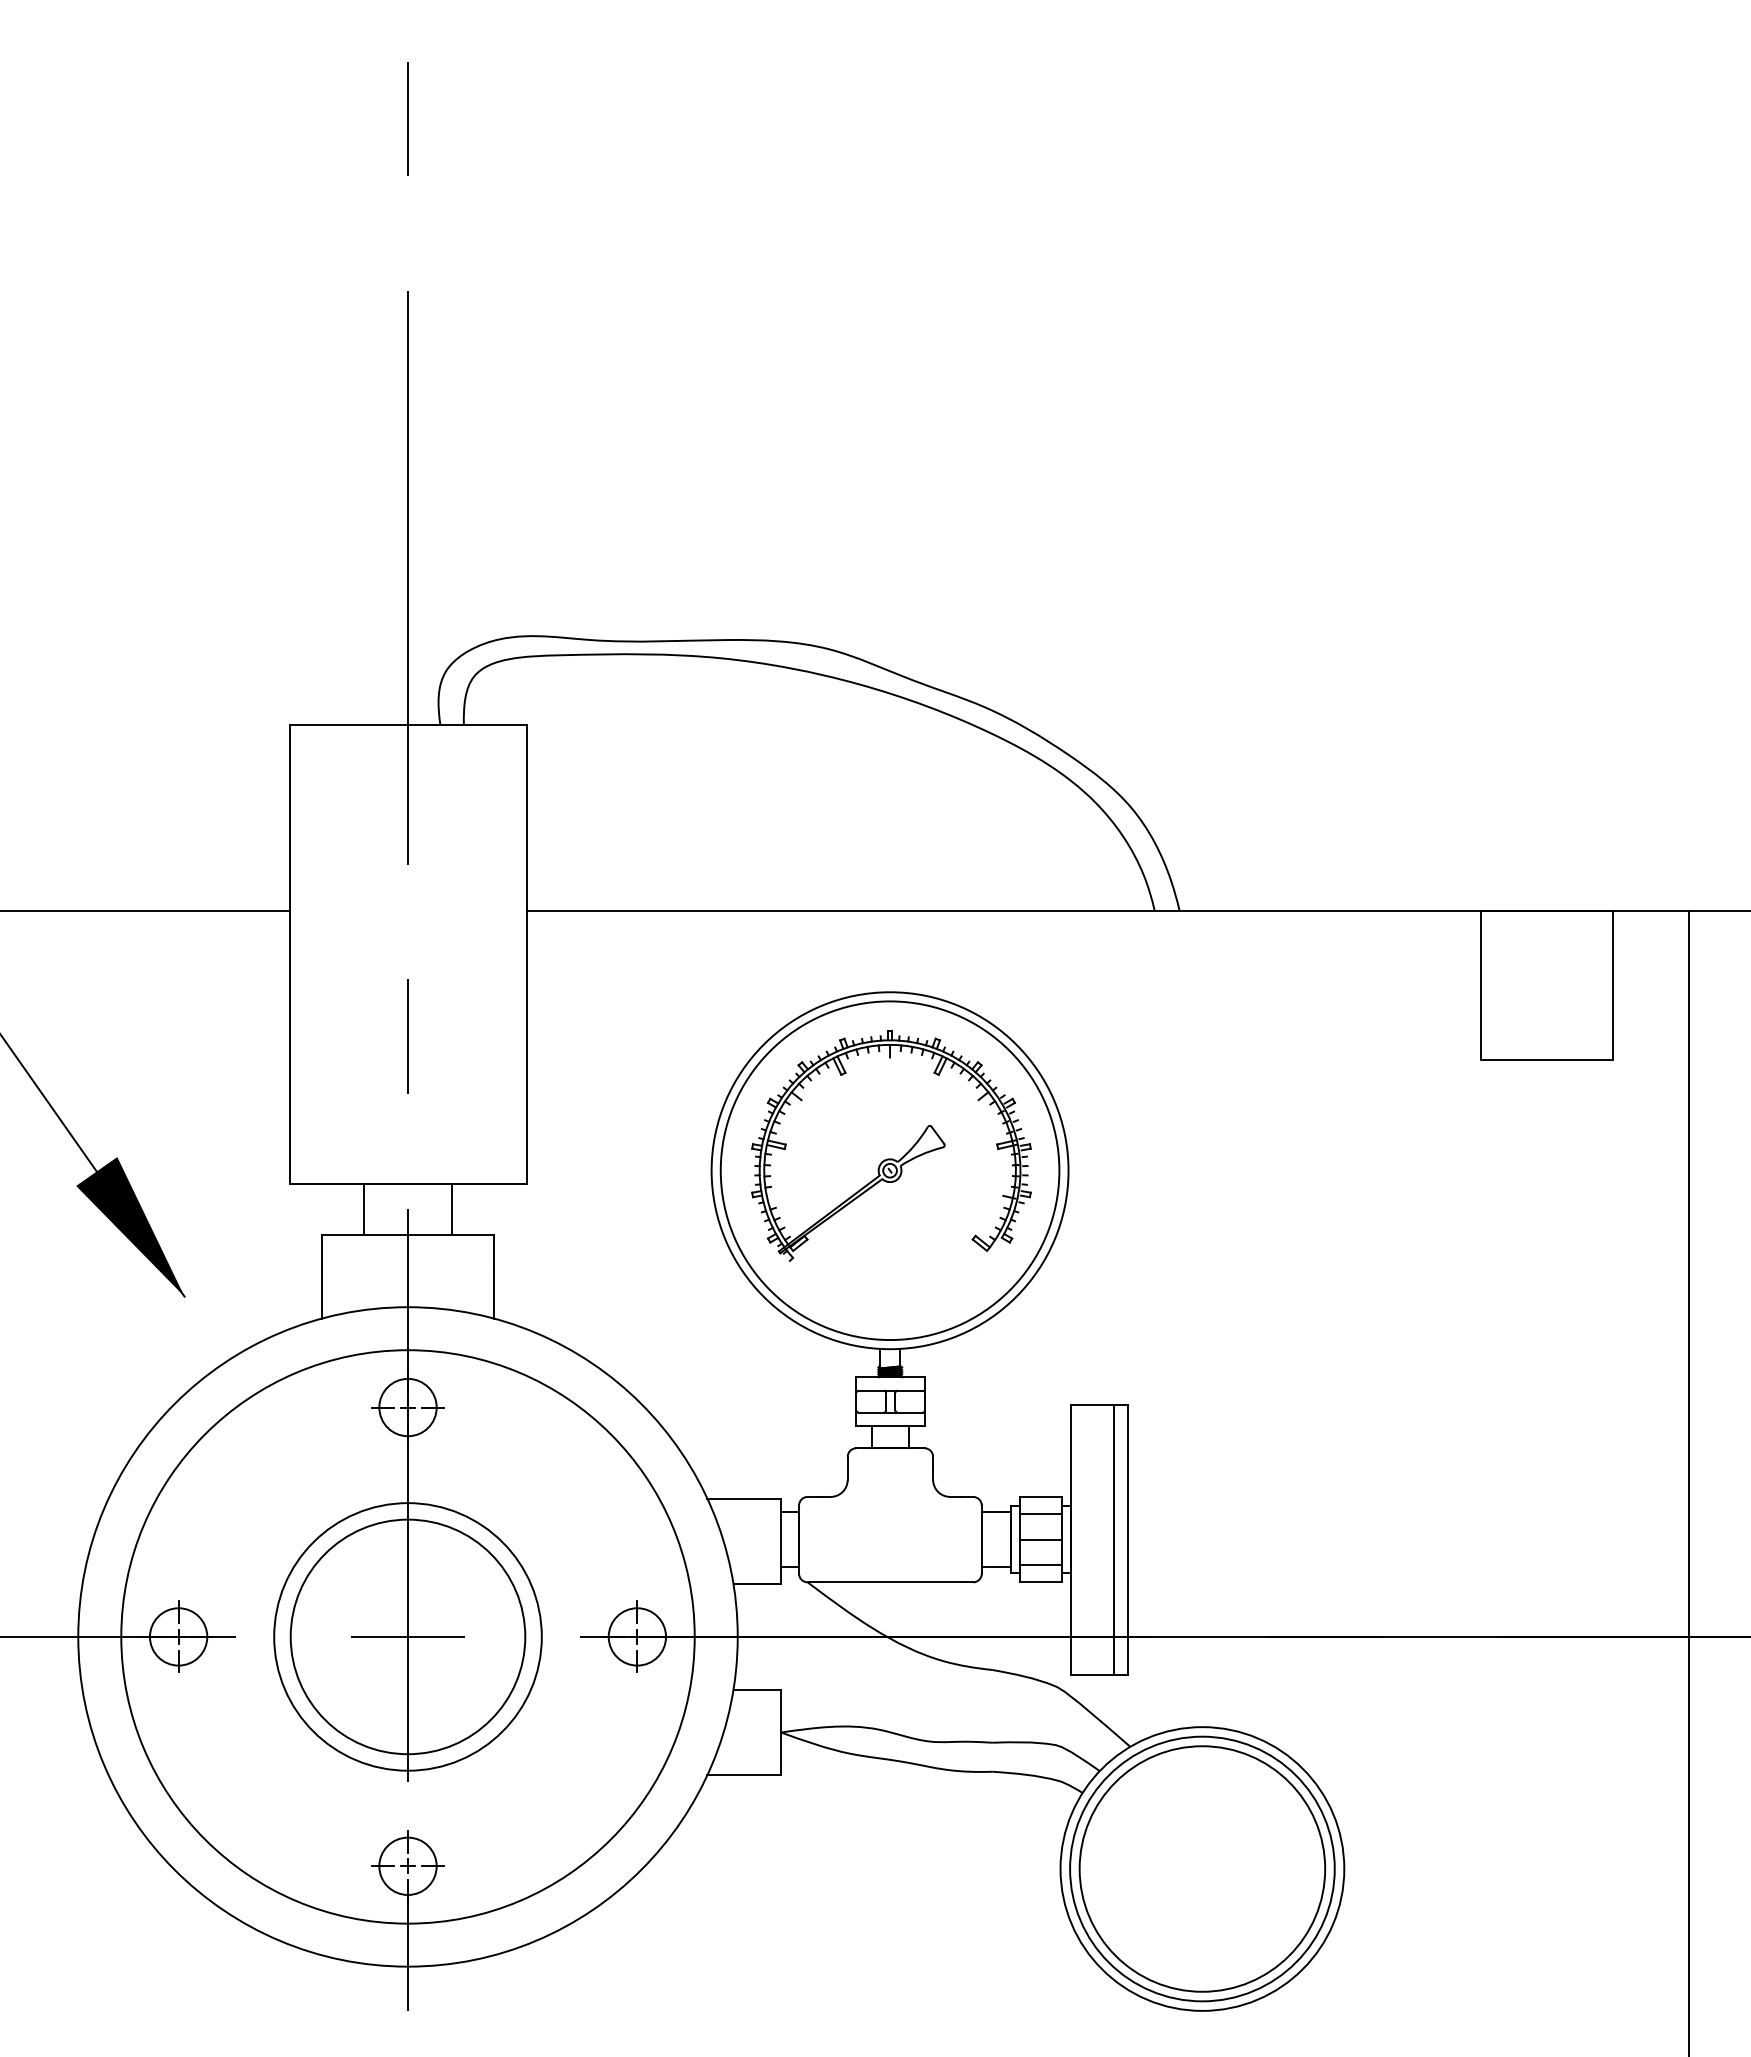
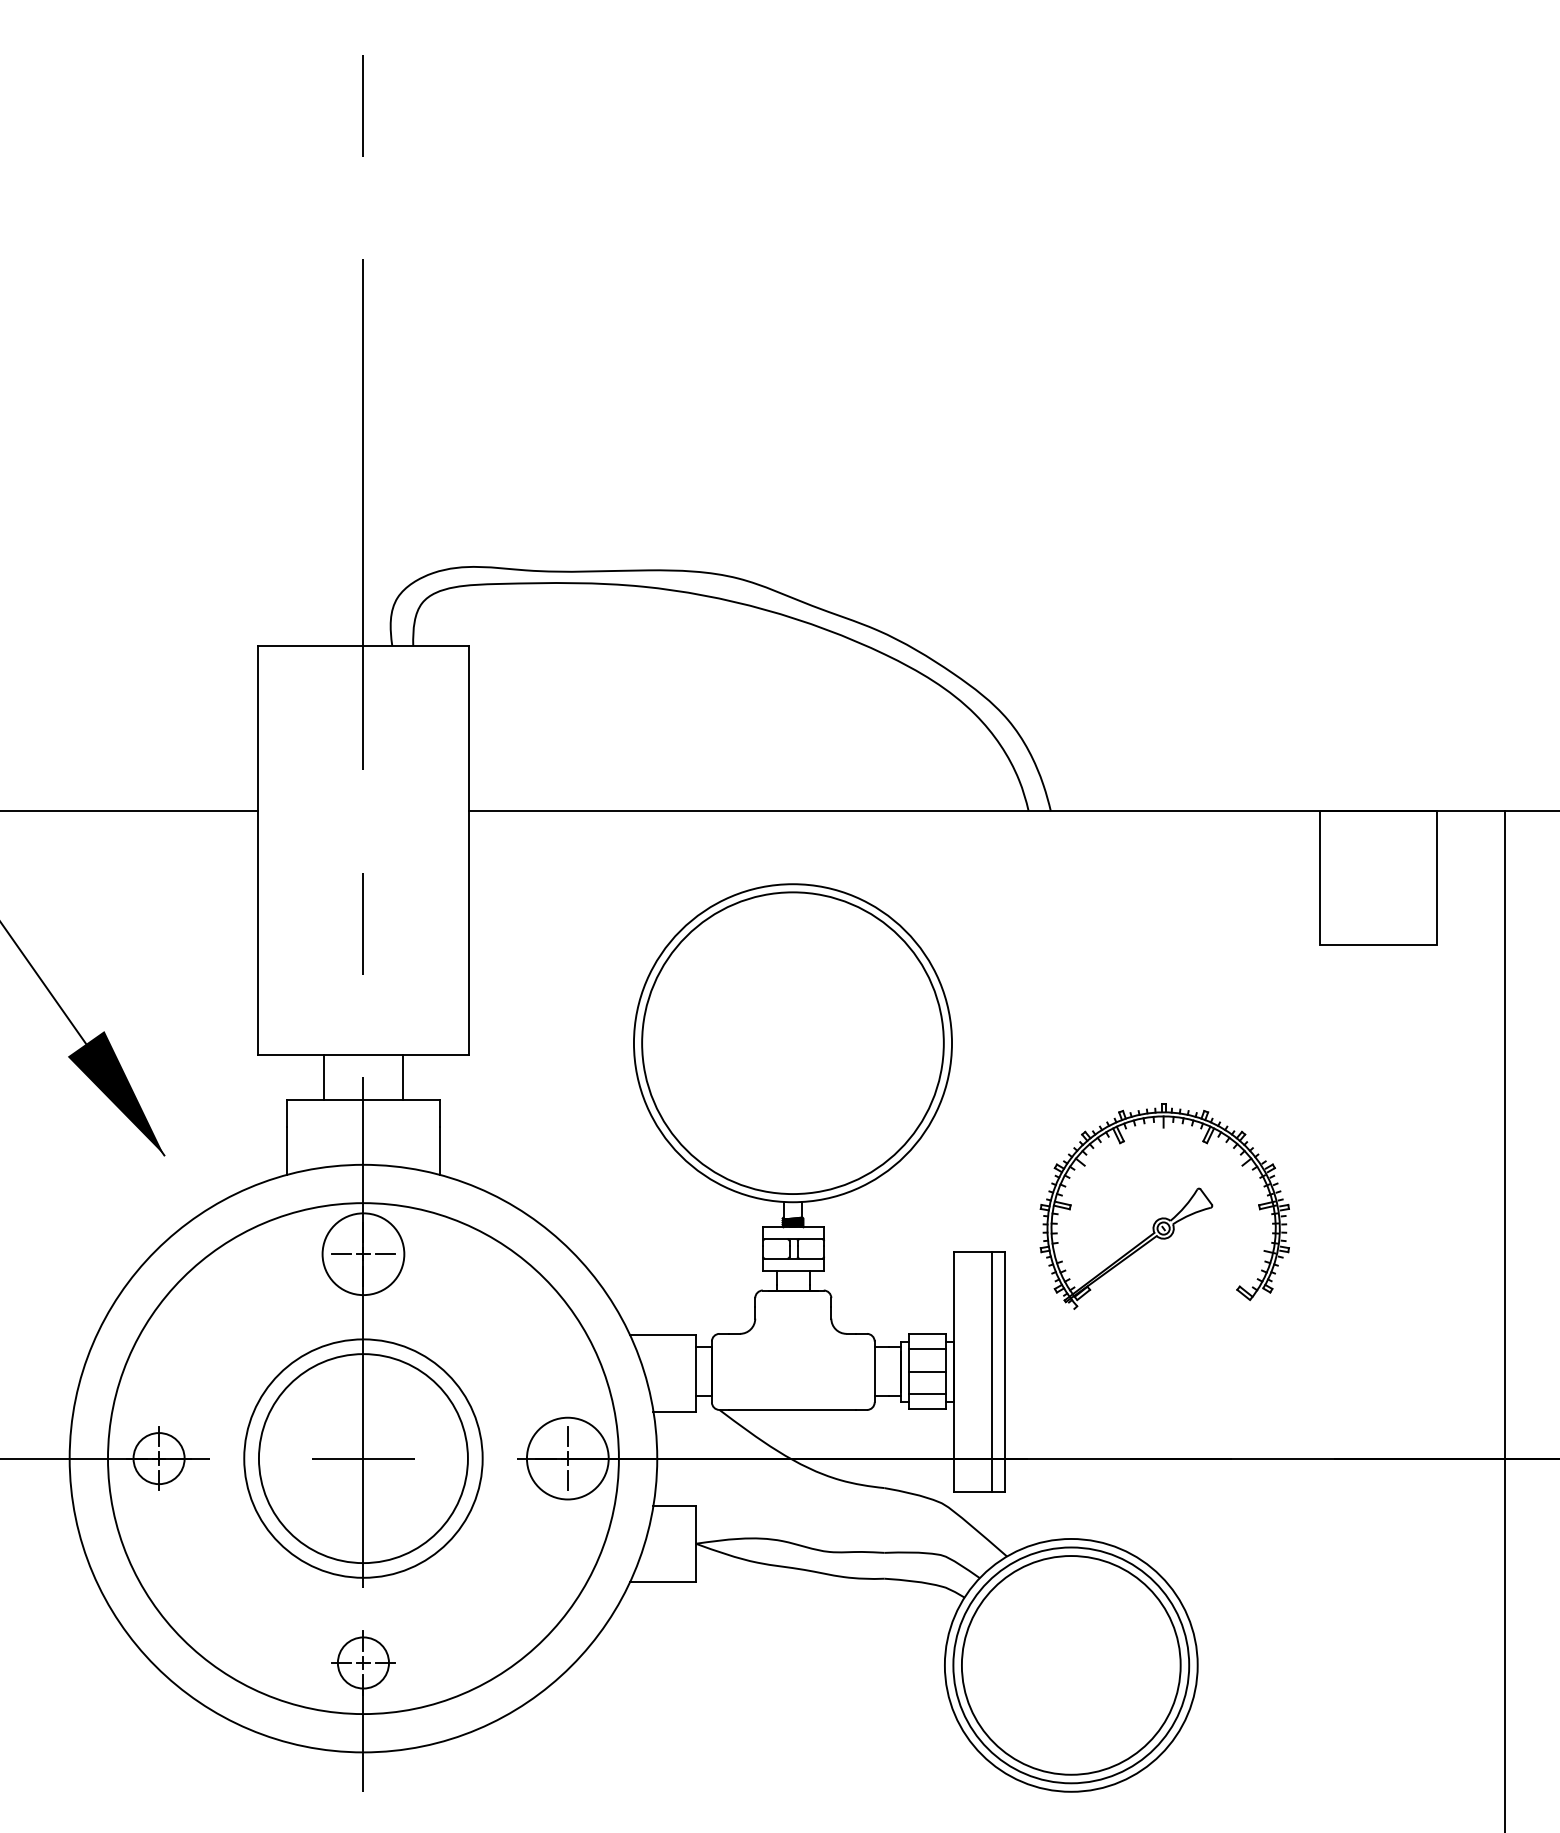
part: (891, 1158) -> (1164, 1217), moved
circle: (407, 1407) -> (363, 1254), size x1.6
circle: (637, 1636) -> (567, 1458), size x1.6

